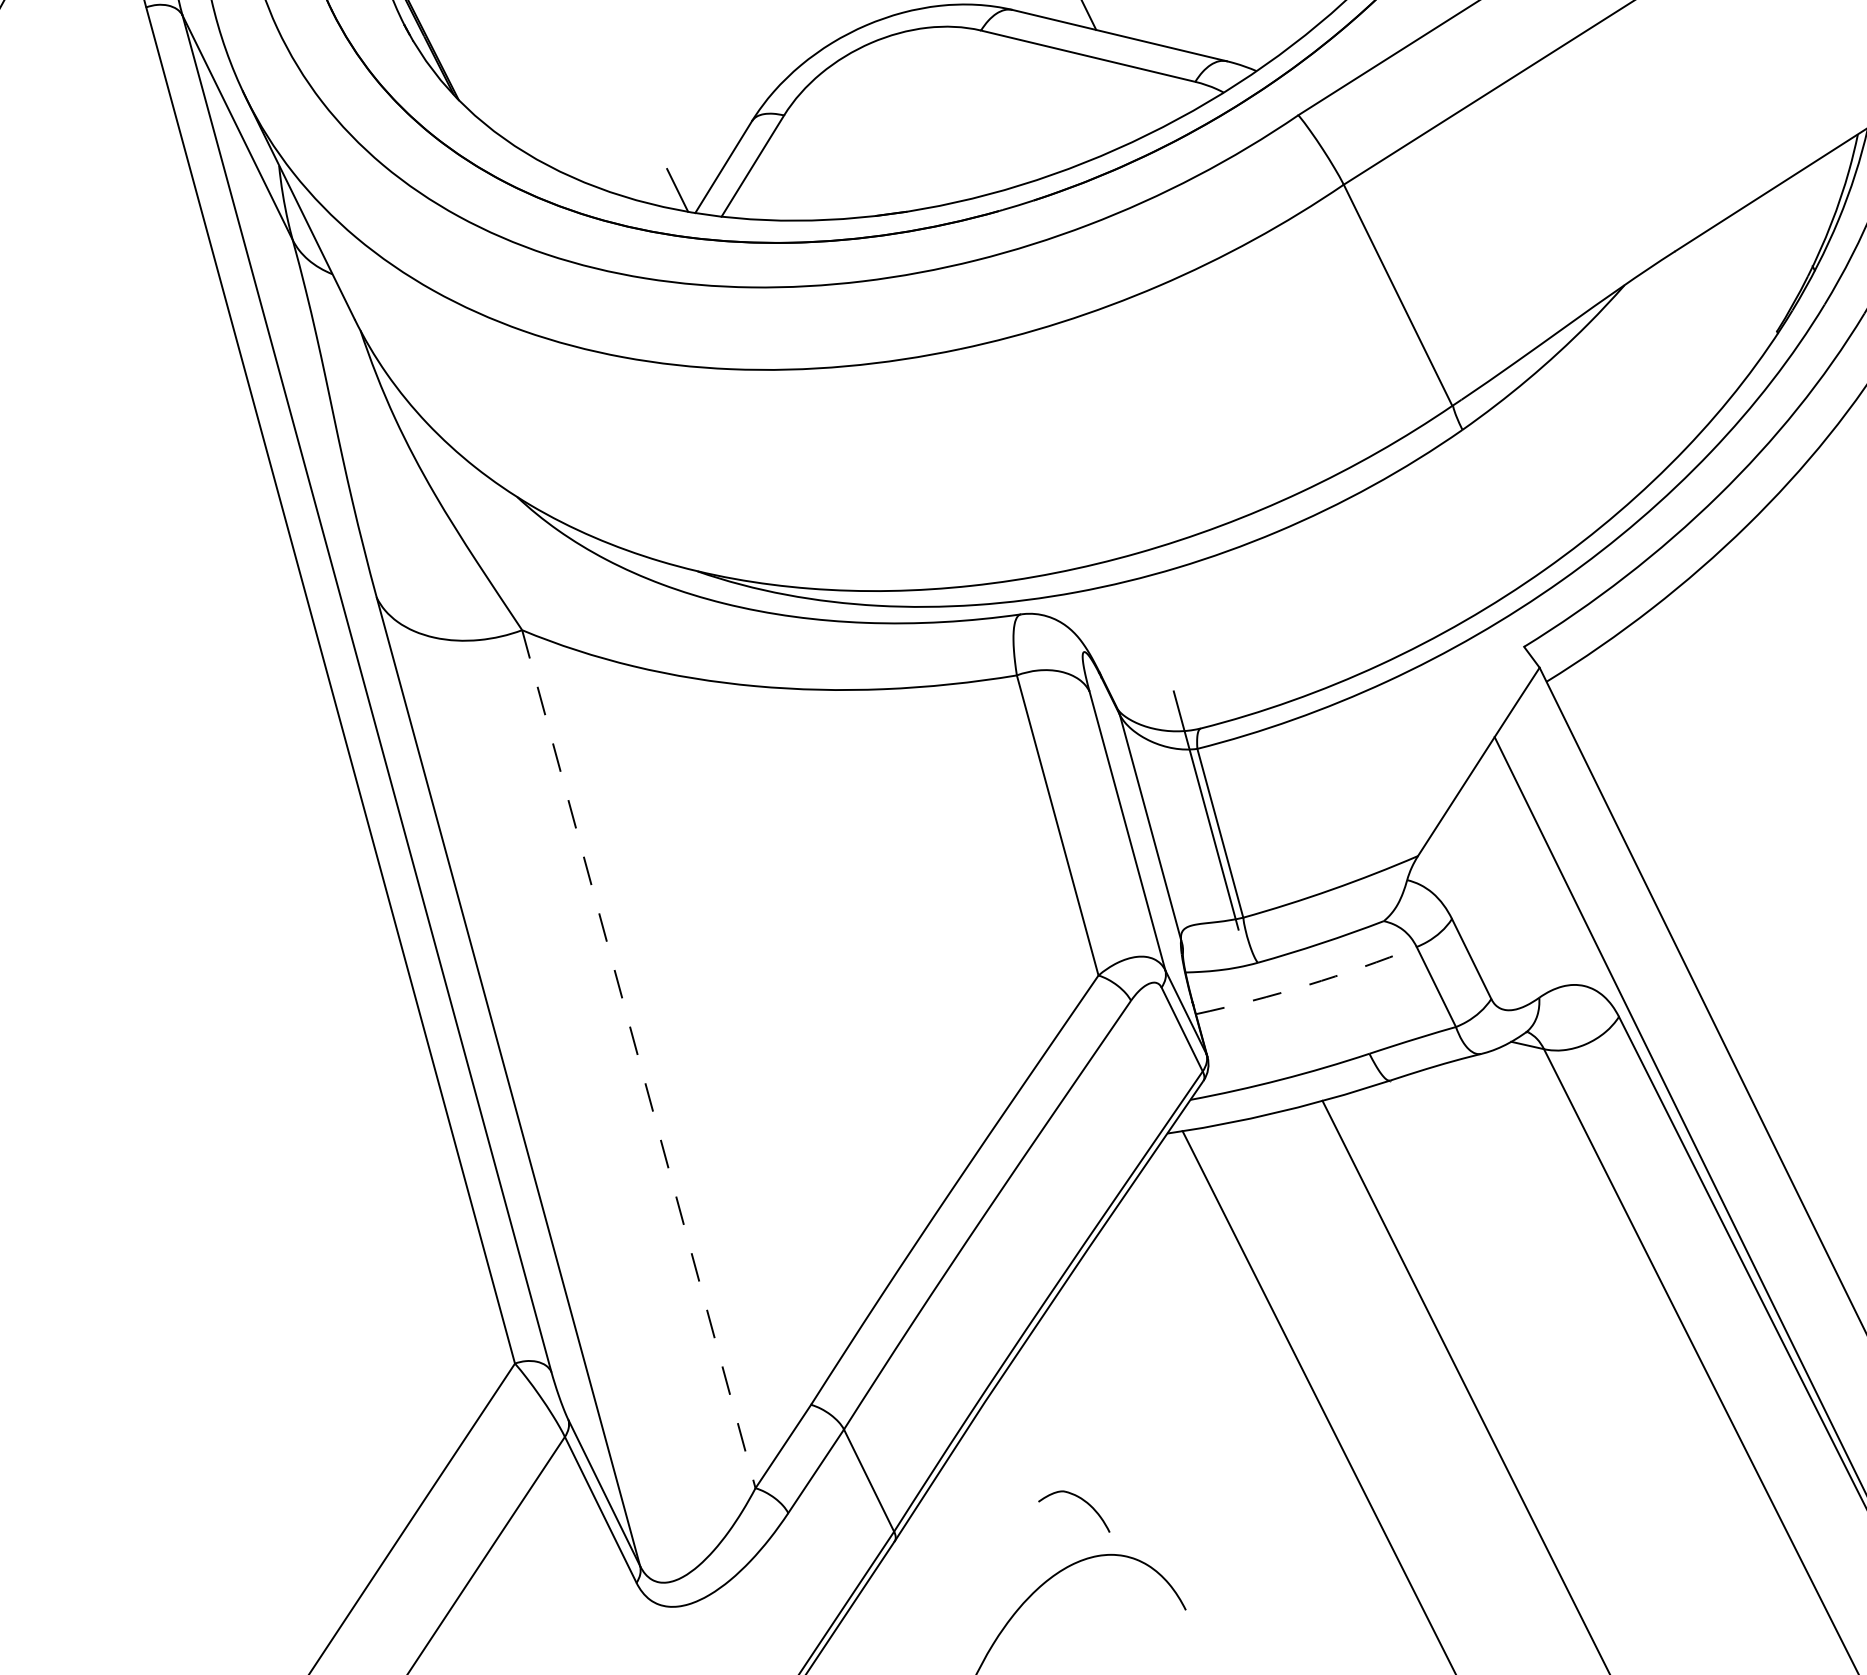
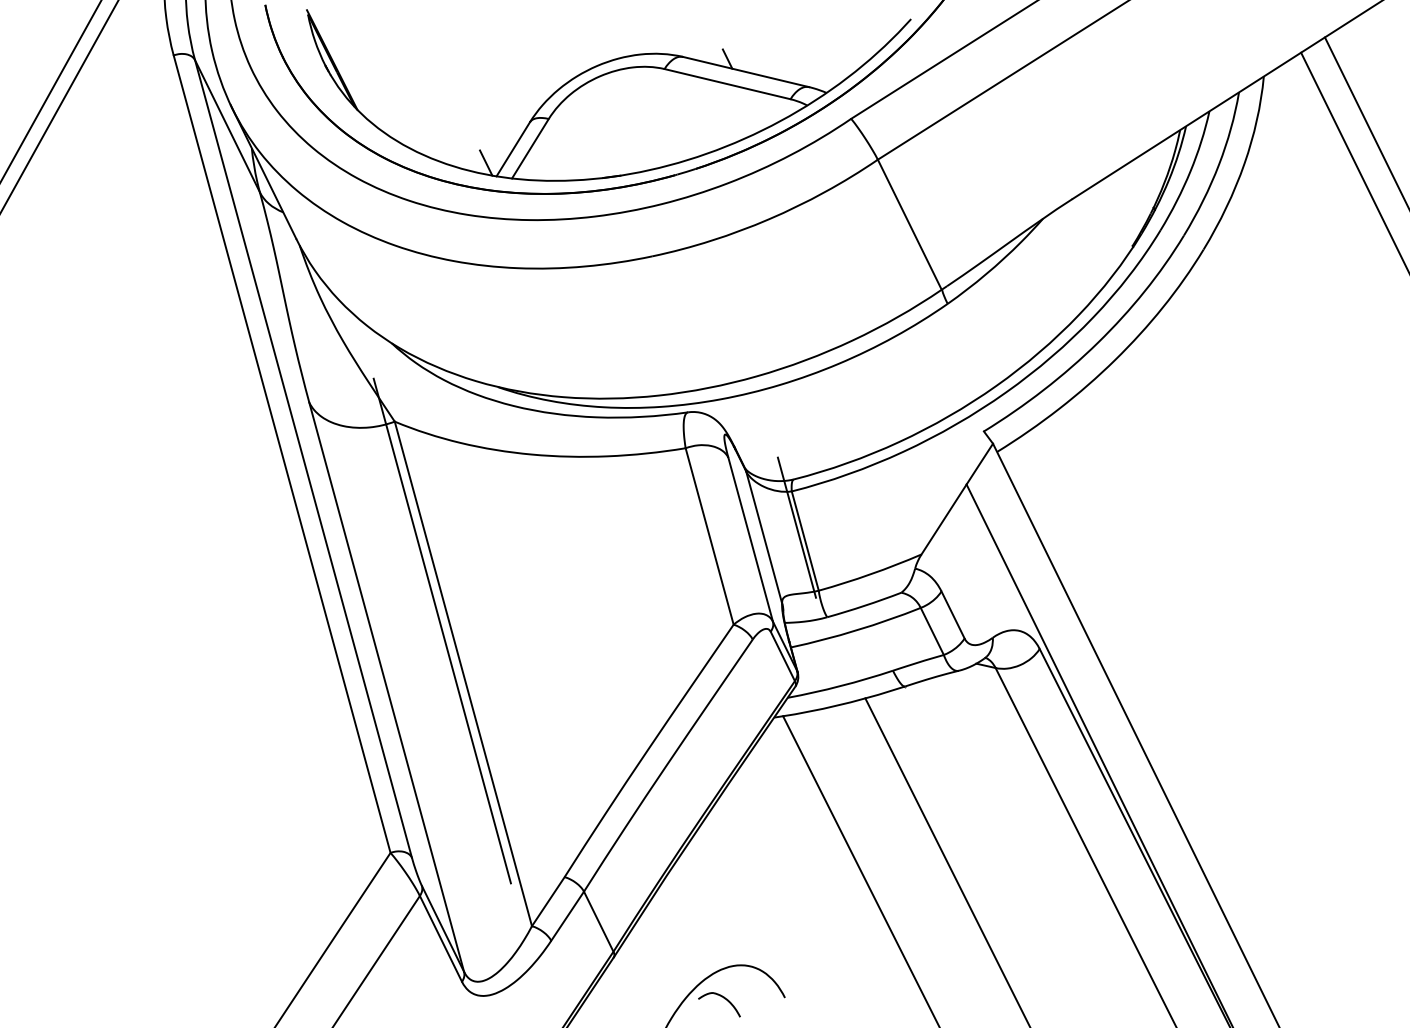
line: (601, 985) -> (441, 630), added
arc: (1307, 985) -> (856, 630), dashed -> solid
line: (639, 1060) -> (463, 674), dashed -> solid
part: (1082, 1502) -> (724, 999), moved

